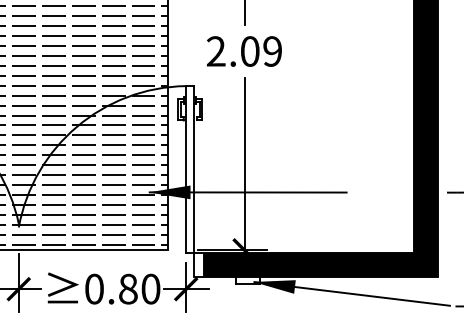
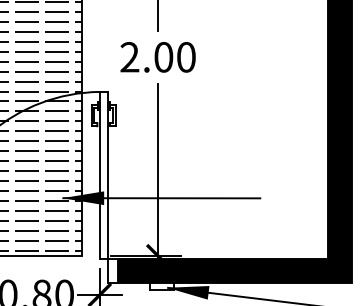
text: (272, 51) -> (186, 57), 2.09 -> 2.00

